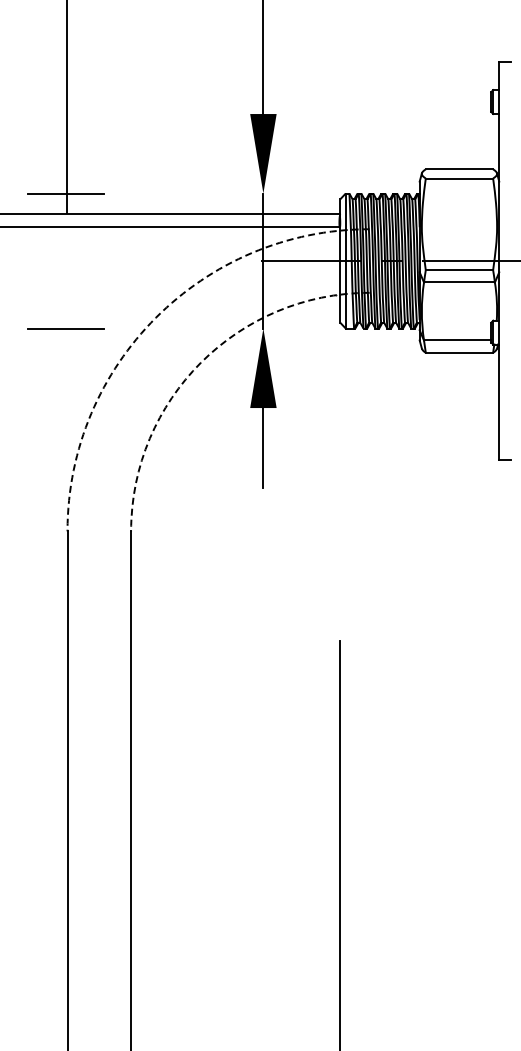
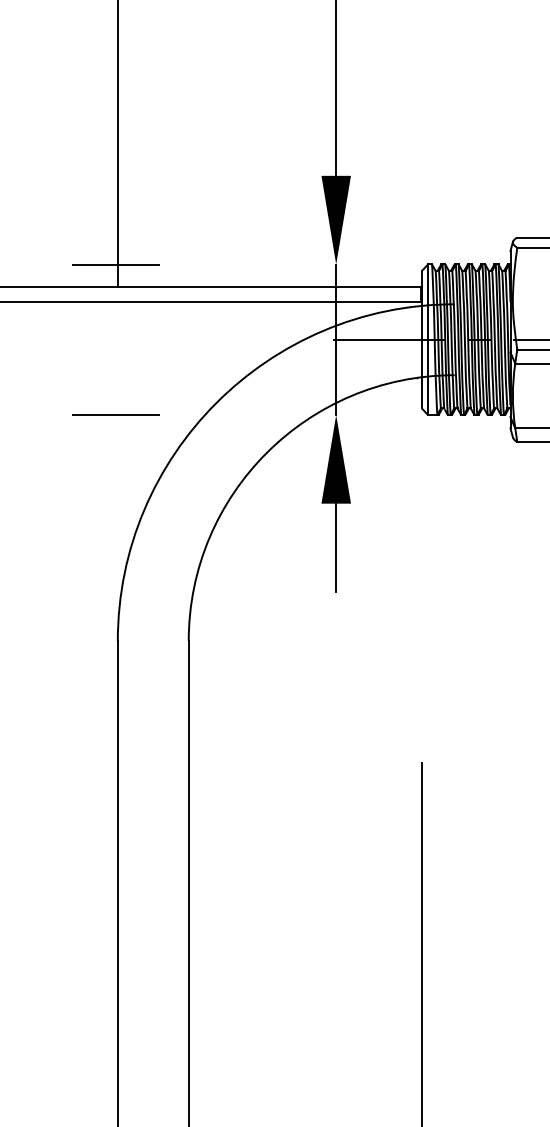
arc: (156, 317) -> (217, 402), dashed -> solid
arc: (200, 362) -> (266, 452), dashed -> solid

